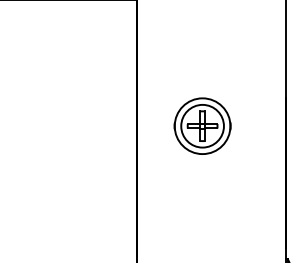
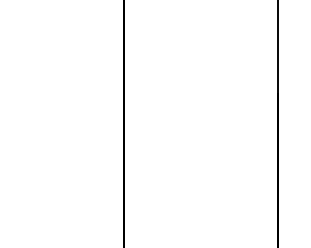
part: (202, 125) -> (191, 121), removed

